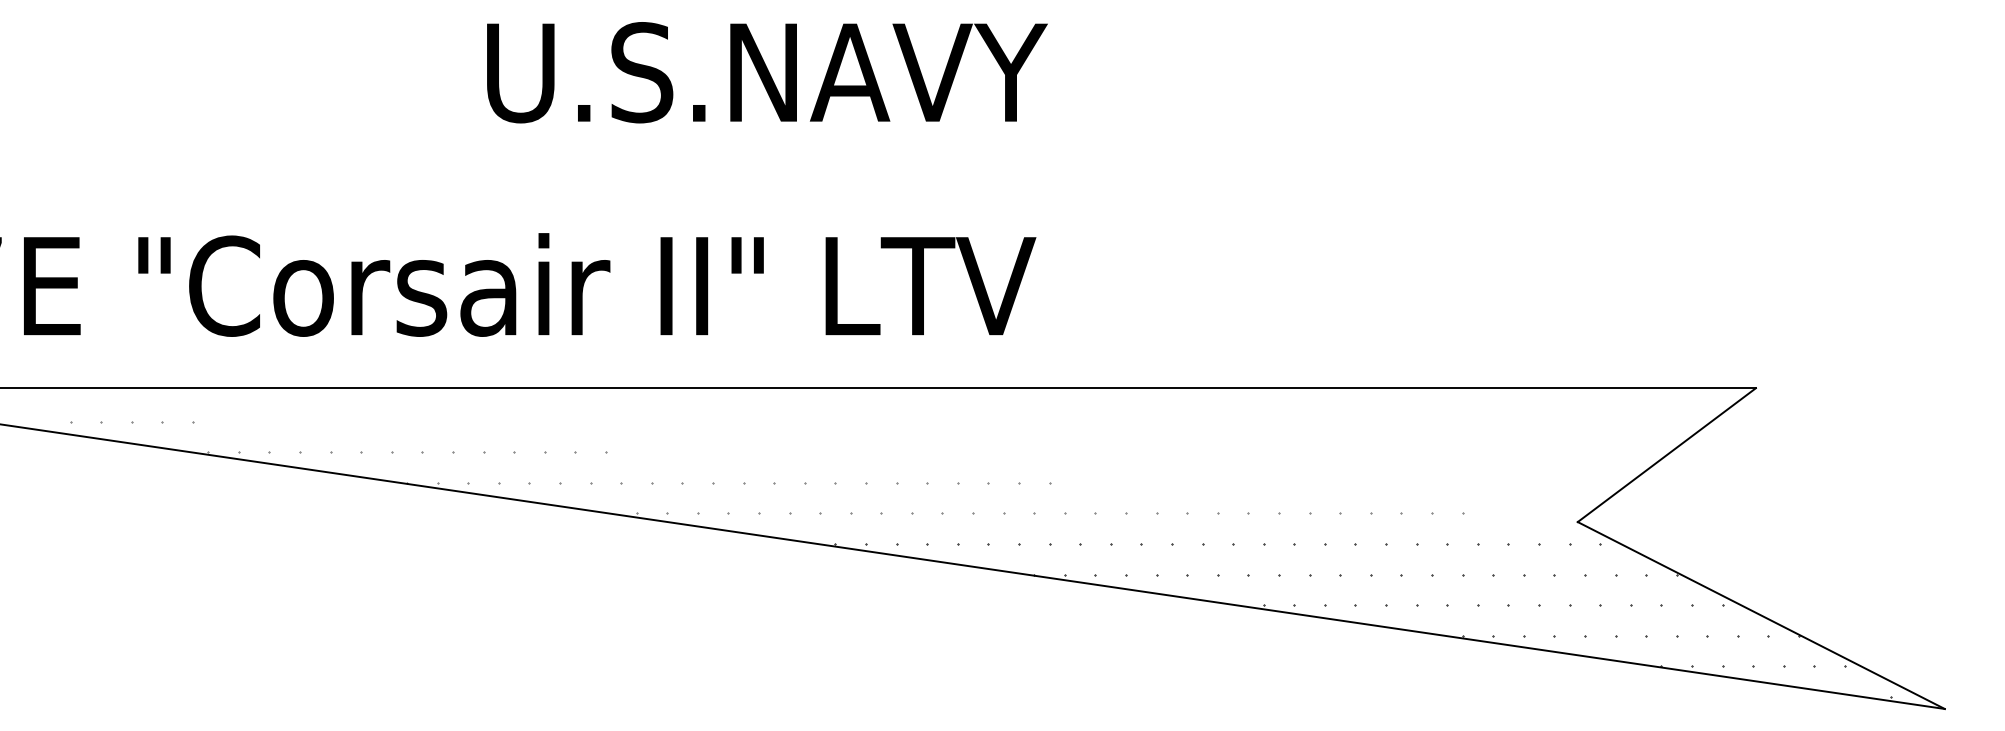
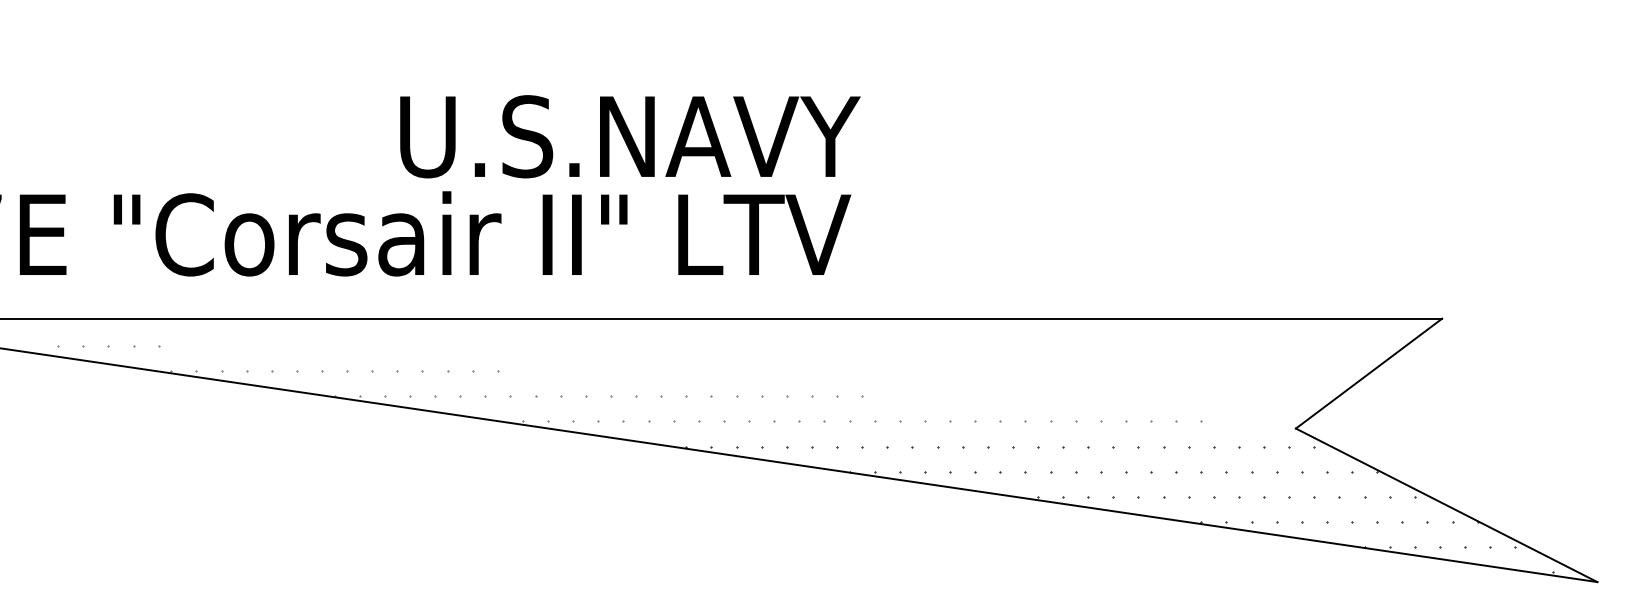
text: (767, 72) -> (630, 136), moved

